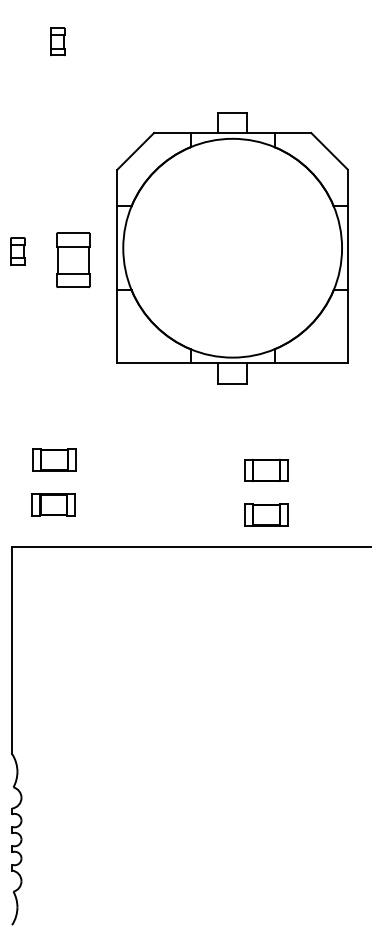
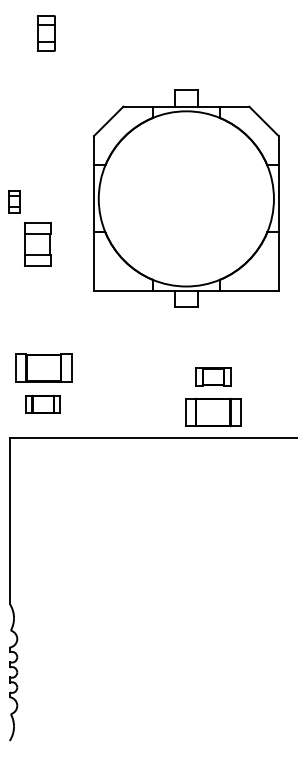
part: (57, 41) -> (46, 33), size x1.6
part: (72, 260) -> (37, 244), moved
part: (54, 460) -> (43, 368), size x1.6
part: (266, 514) -> (213, 412), size x1.6

